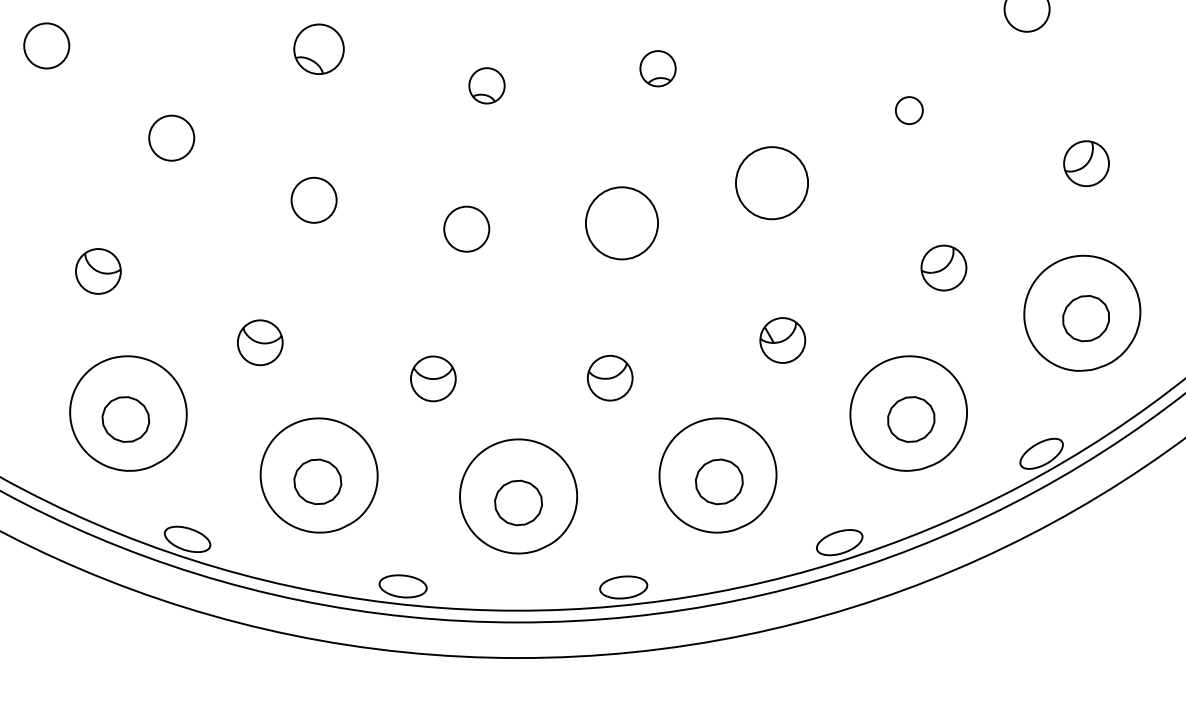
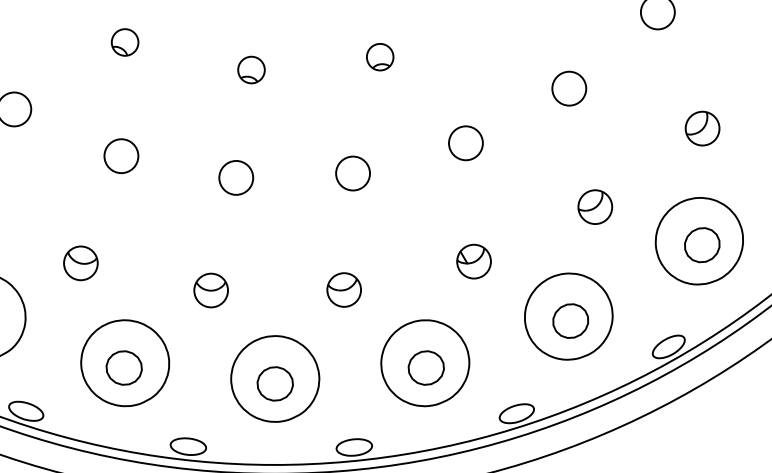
part: (318, 48) -> (124, 41), size x0.71
circle: (908, 110) -> (568, 88), size x1.67
circle: (771, 182) -> (465, 142), size x0.62
circle: (621, 223) -> (352, 173), size x0.62

